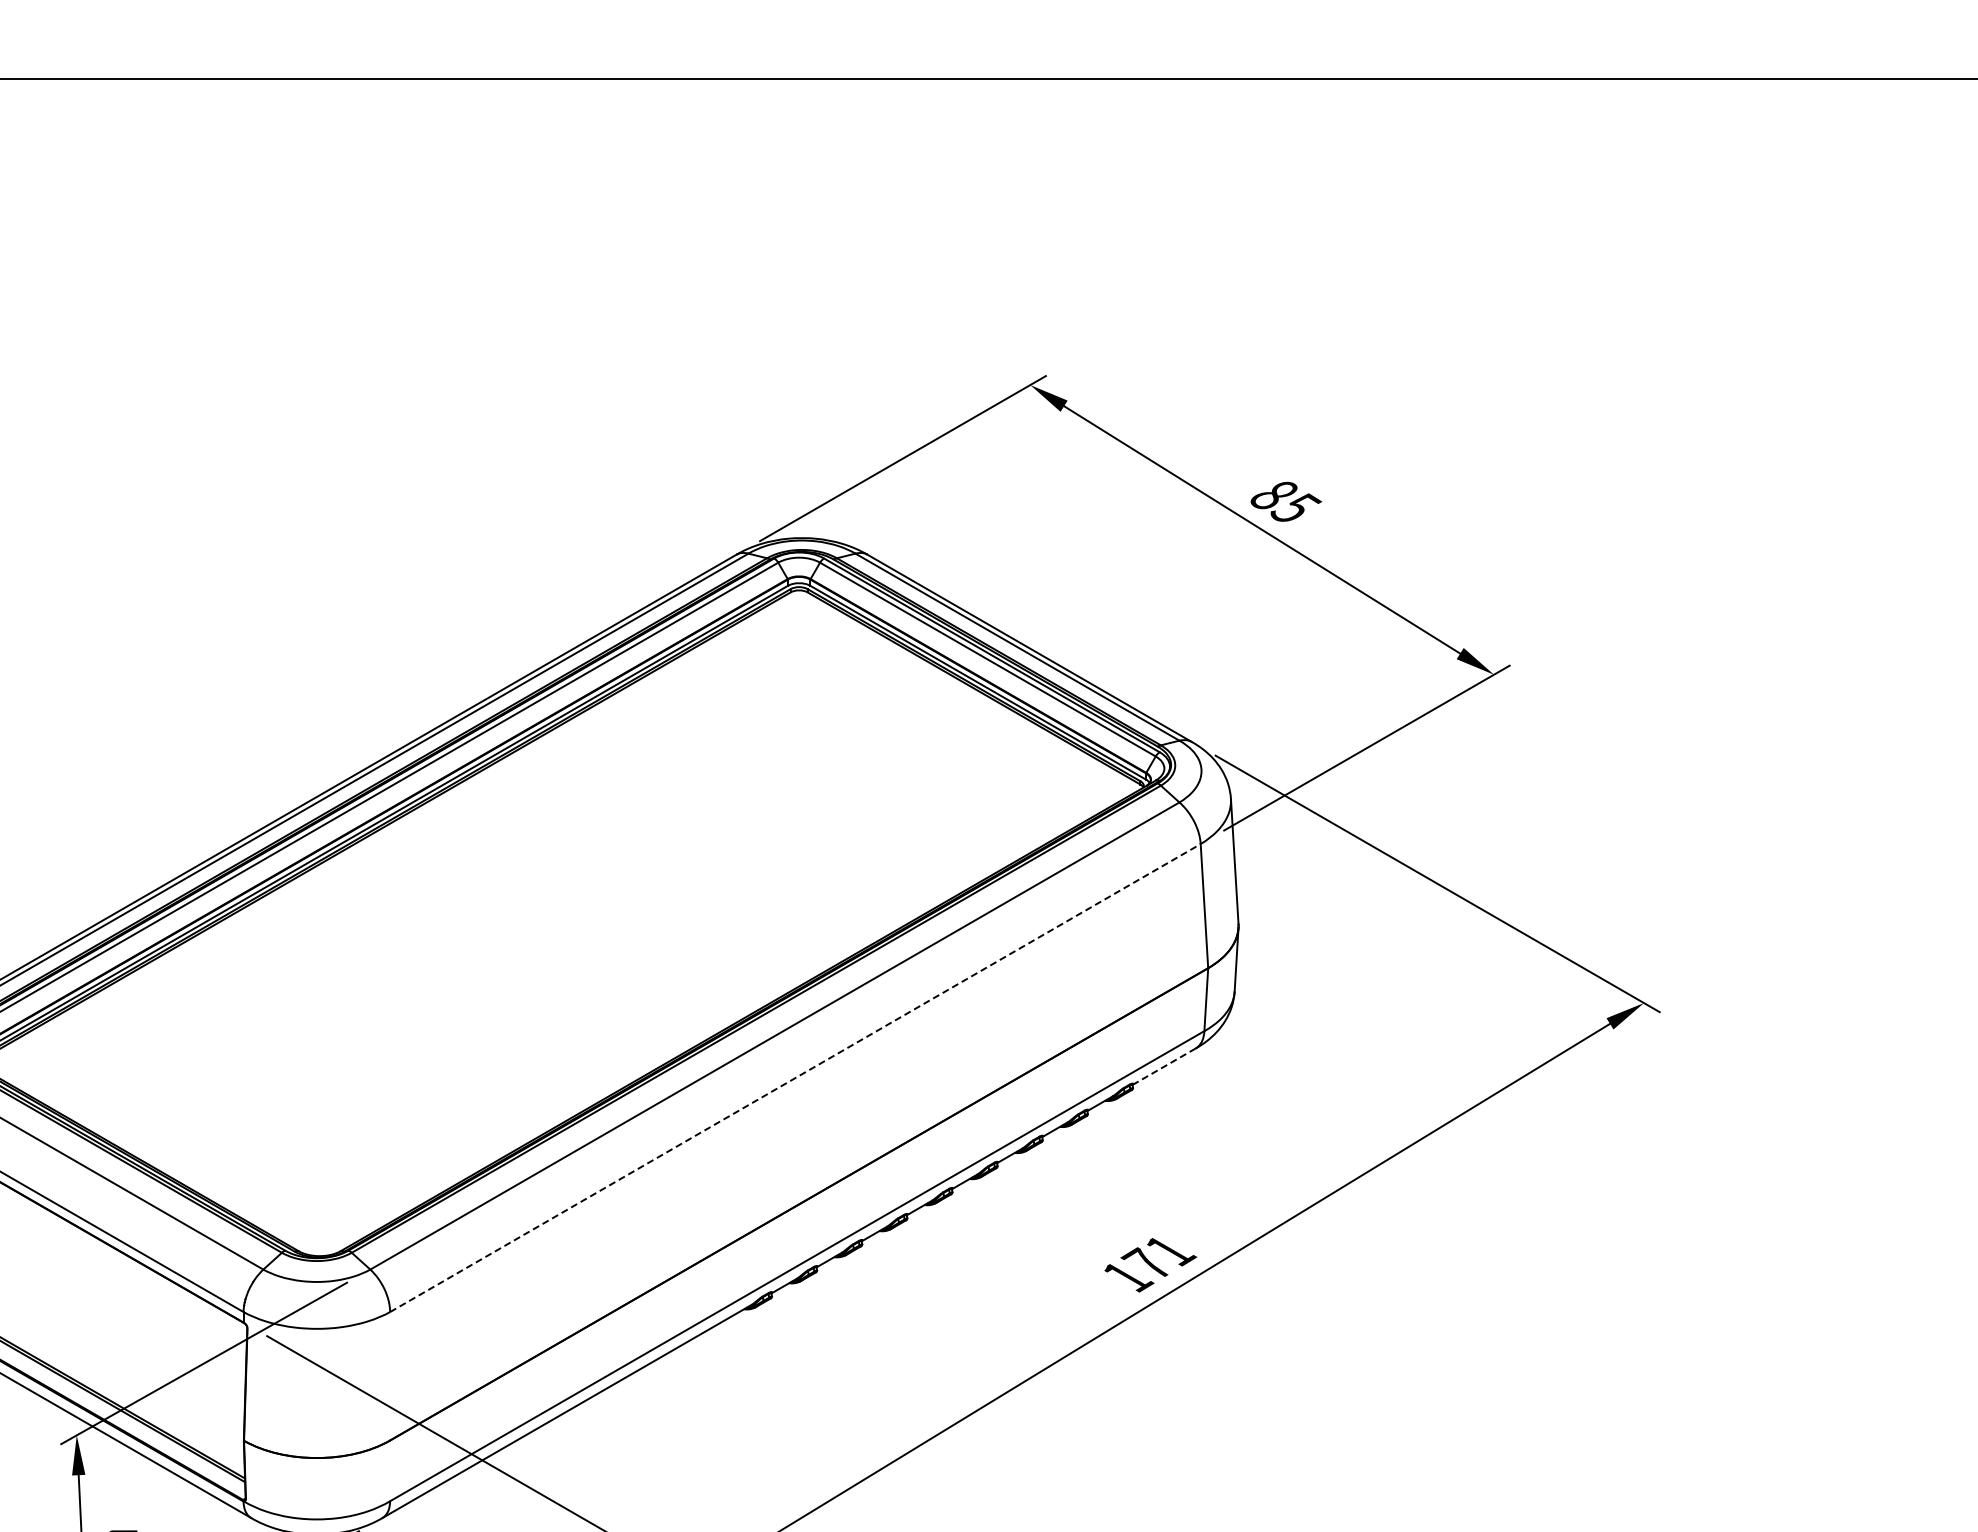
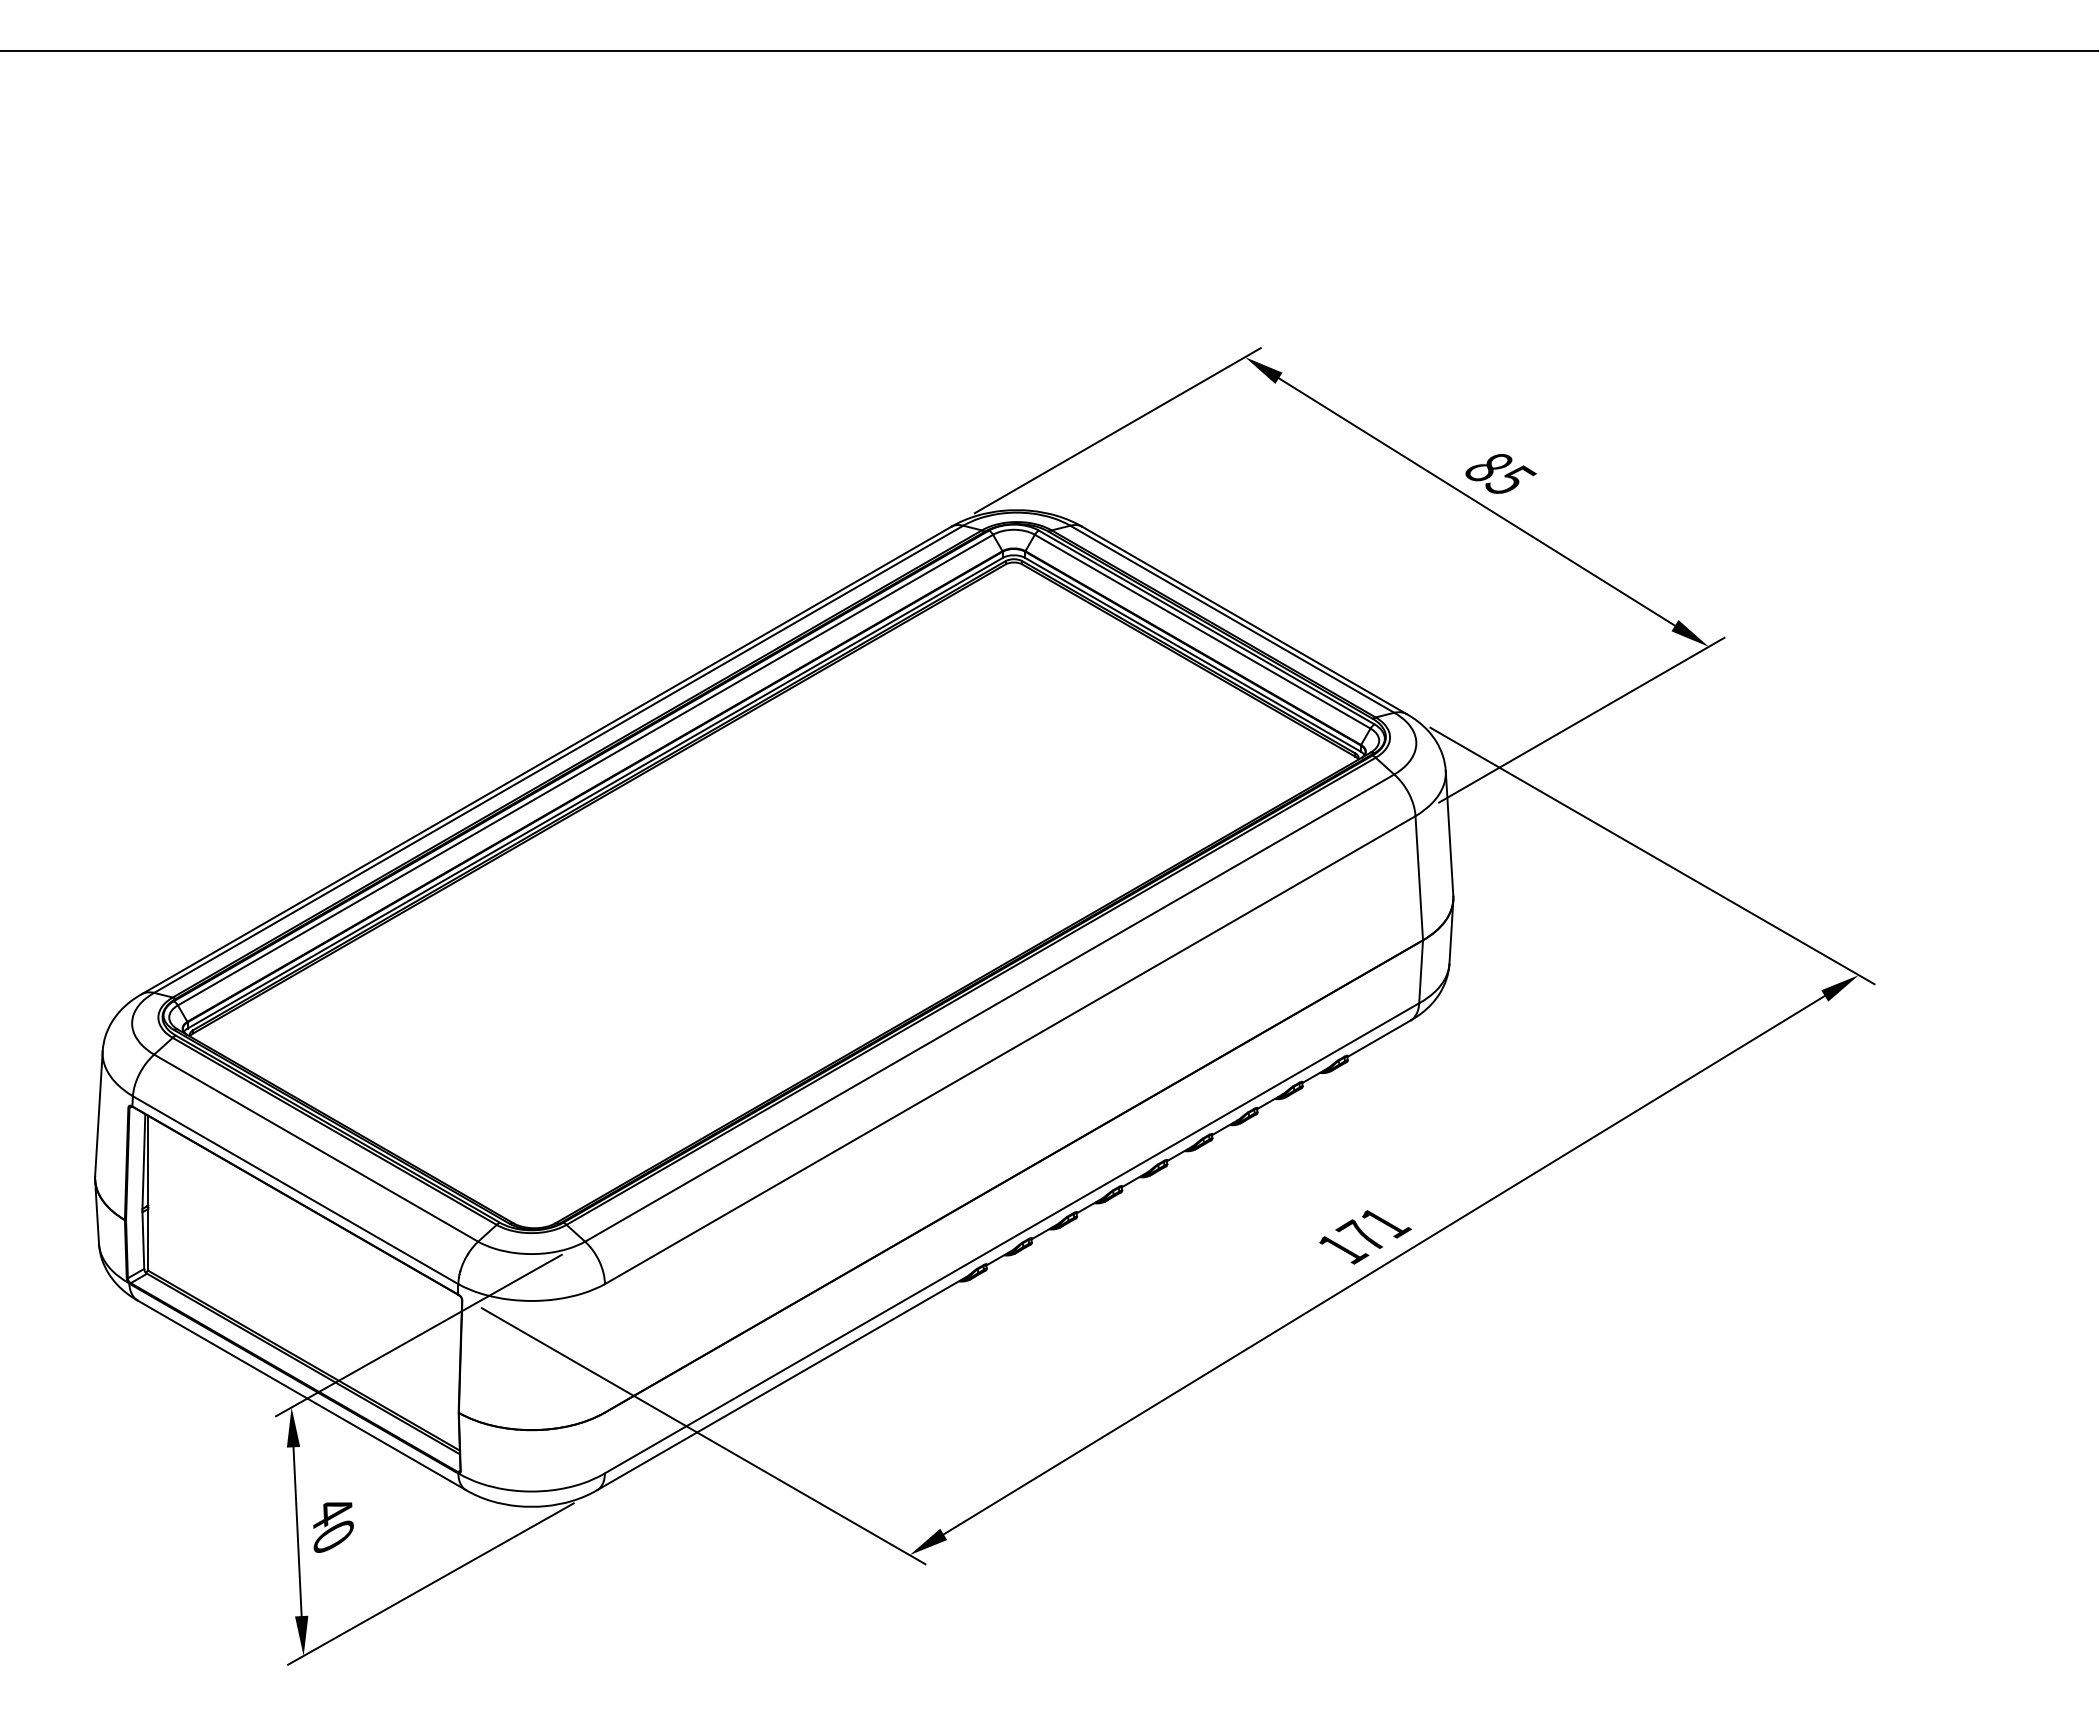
line: (1163, 1067) -> (1378, 1039), dashed -> solid
line: (795, 1078) -> (1010, 1050), dashed -> solid

